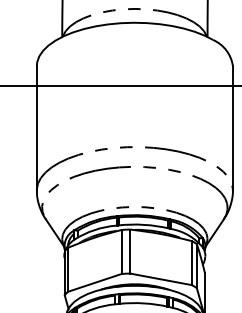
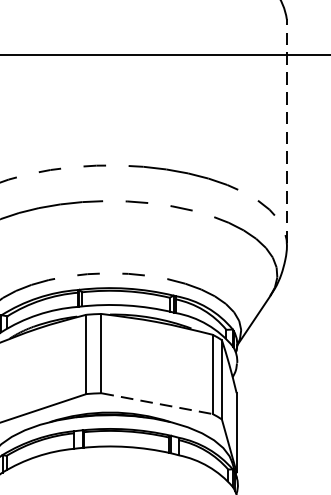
line: (232, 127) -> (286, 130), solid -> dashed
line: (161, 279) -> (158, 403), solid -> dashed

